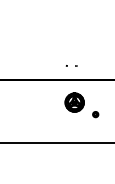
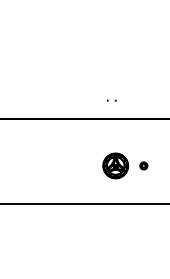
part: (71, 65) -> (111, 100), size x0.62
part: (74, 102) -> (115, 165), moved

